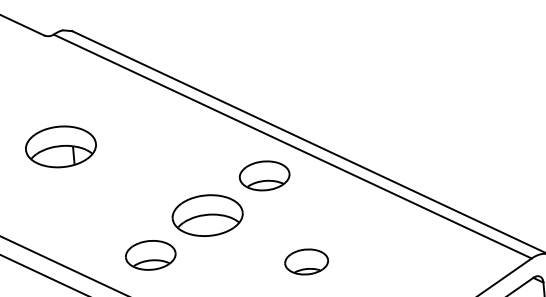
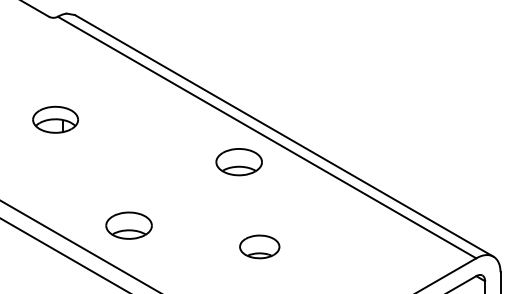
part: (60, 146) -> (55, 119), size x0.7
part: (208, 215) -> (184, 193), removed
part: (306, 261) -> (259, 246), moved

